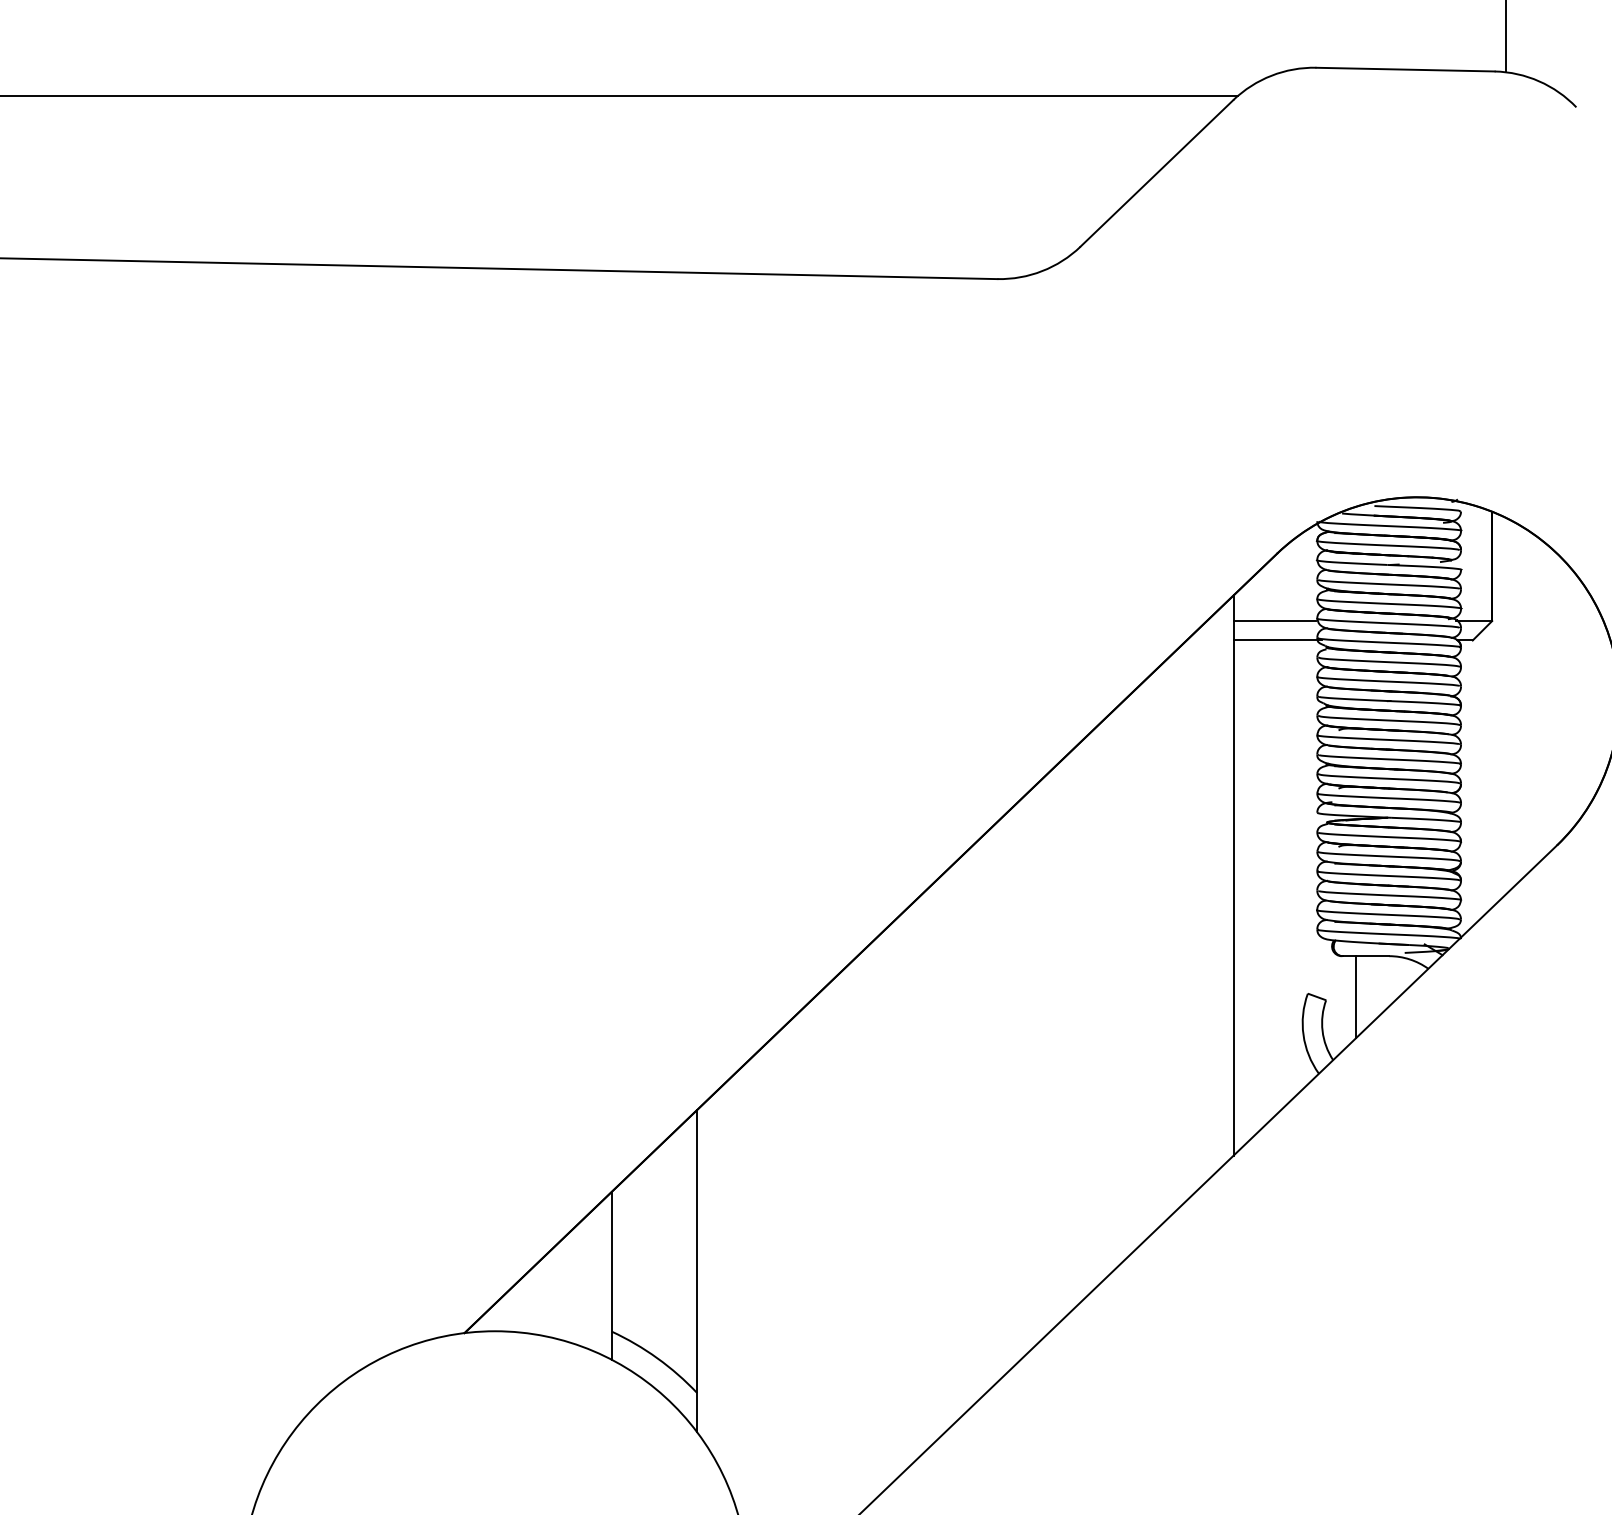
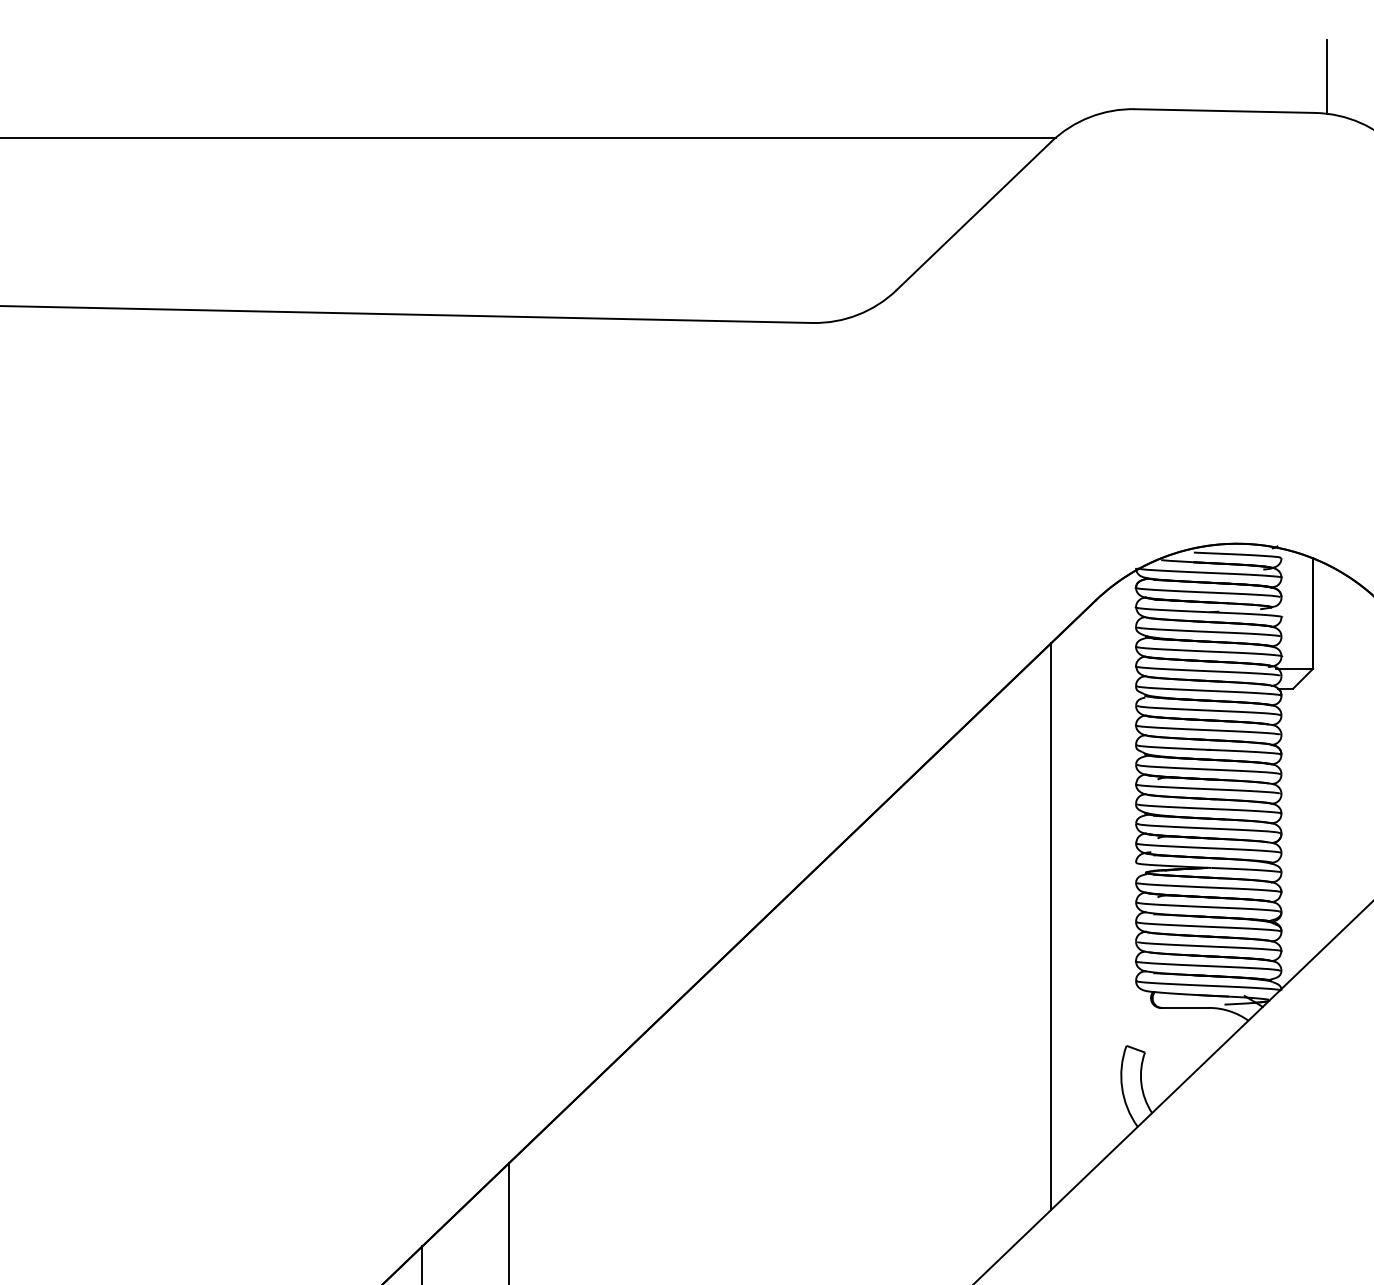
line: (1274, 621) -> (1092, 669), removed
line: (1277, 640) -> (1095, 688), removed
line: (1356, 997) -> (1175, 1049), removed

